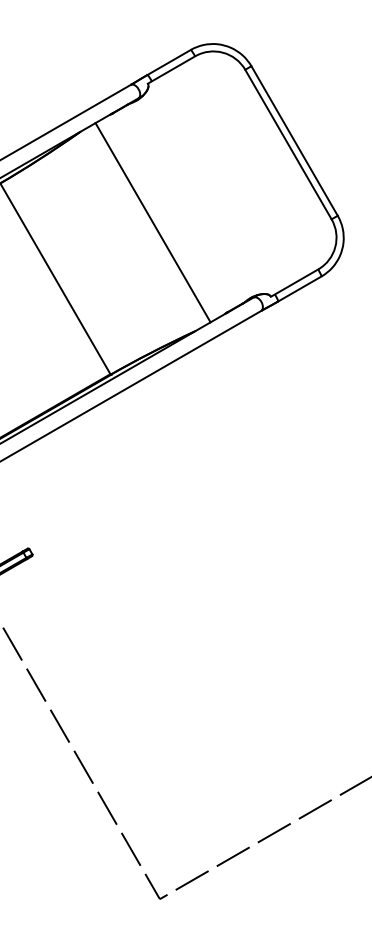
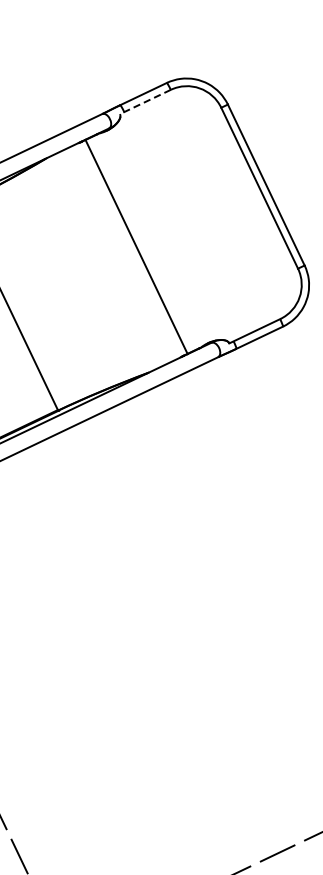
line: (171, 70) -> (145, 102), solid -> dashed
line: (152, 222) -> (136, 246), moved

